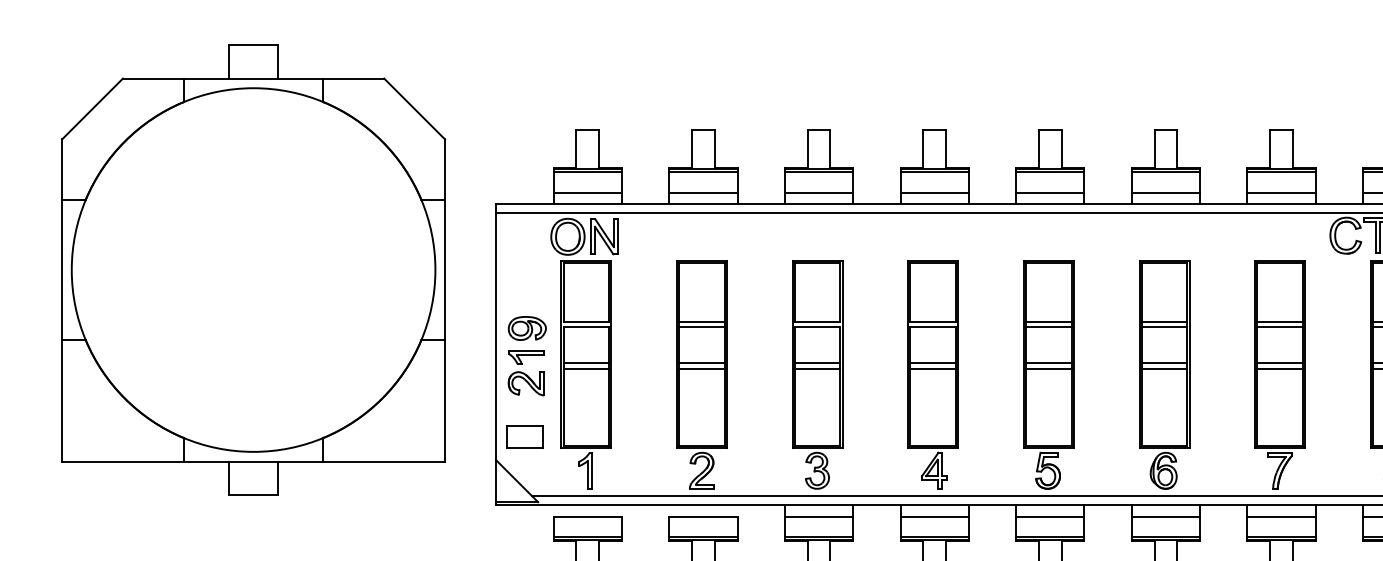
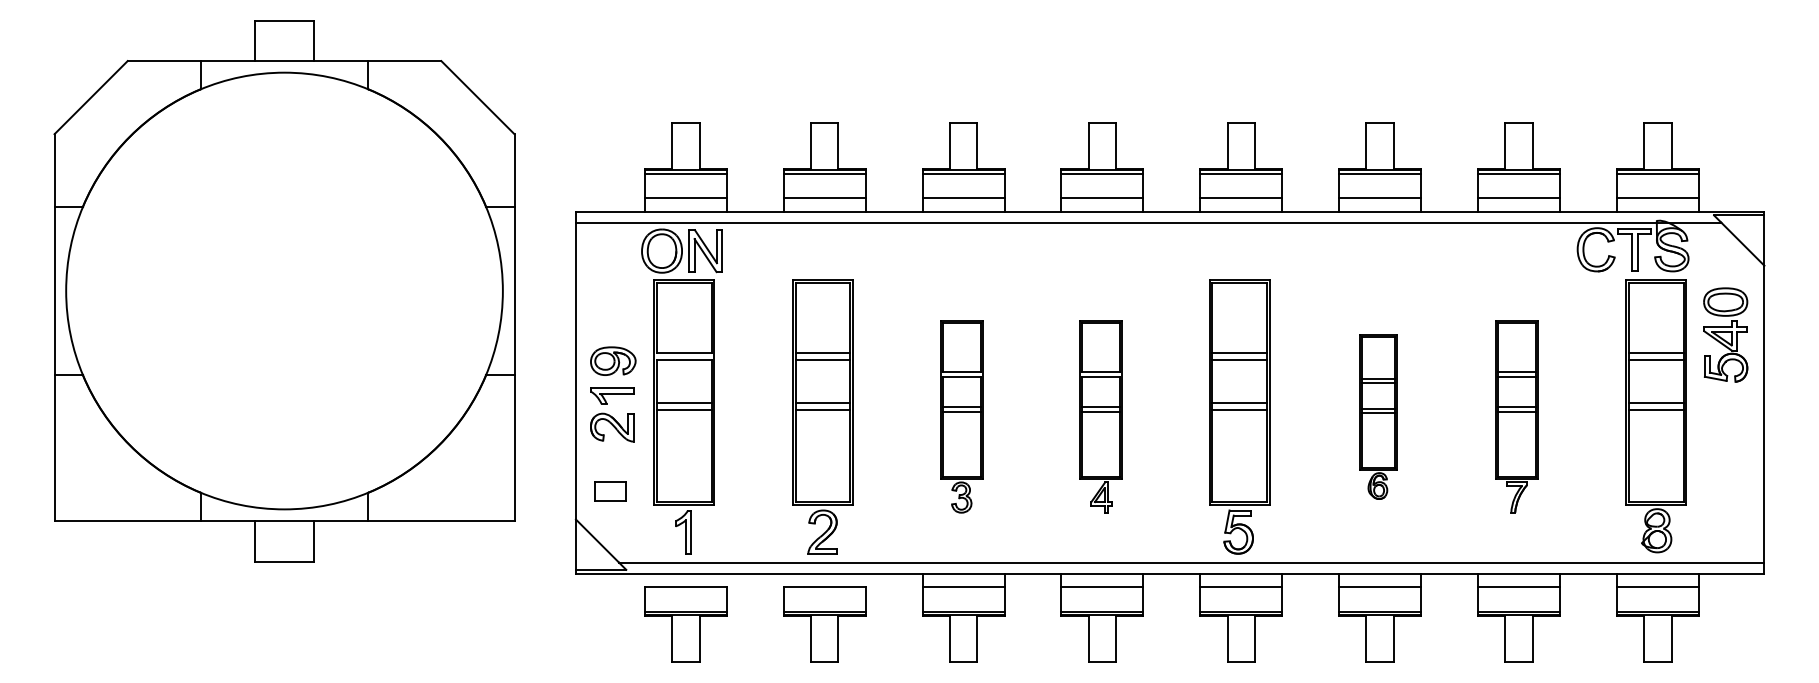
part: (817, 374) -> (961, 416), size x0.7
part: (933, 374) -> (1100, 416), size x0.7
part: (1164, 374) -> (1378, 416), size x0.6
part: (1279, 374) -> (1516, 416), size x0.7
part: (525, 436) -> (610, 491), size x0.7

